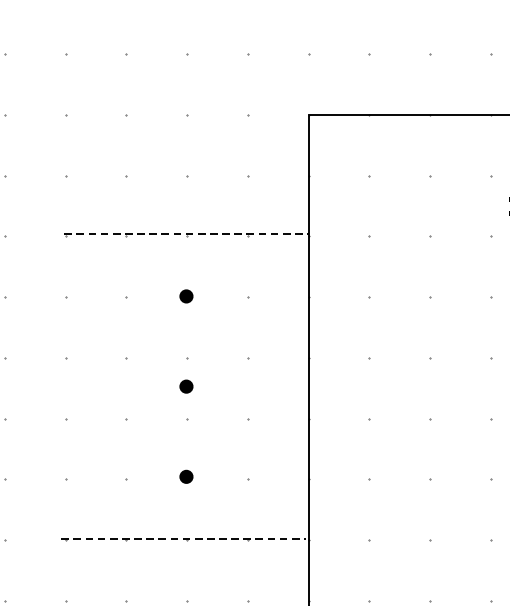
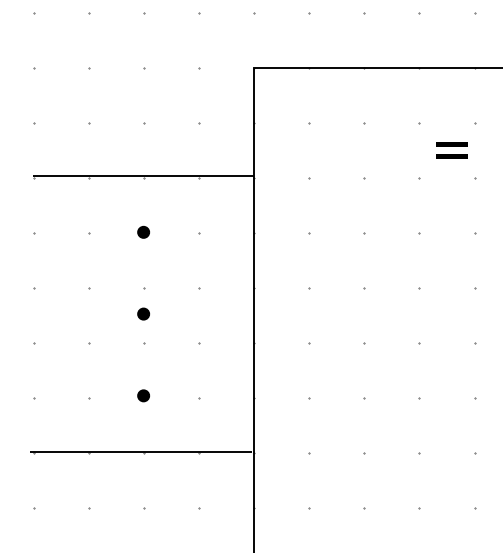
line: (186, 233) -> (143, 175), dashed -> solid
line: (182, 539) -> (140, 452), dashed -> solid

